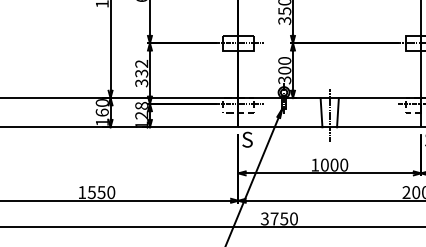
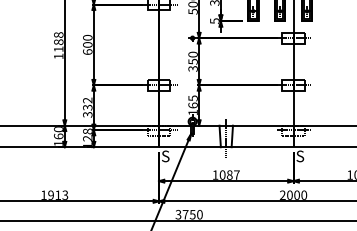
text: (283, 70) -> (192, 105), 300 -> 165
text: (338, 164) -> (232, 174), 1000 -> 1087
text: (101, 191) -> (58, 194), 1550 -> 1913

